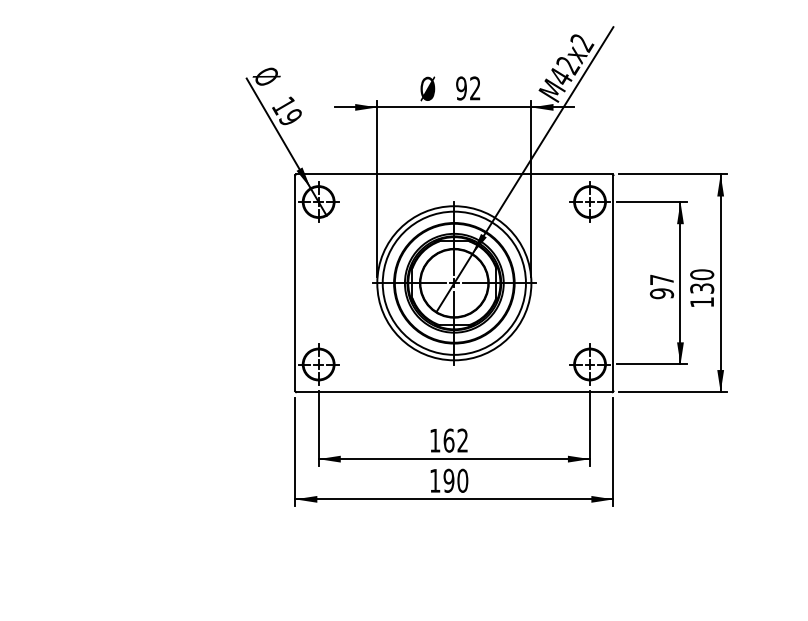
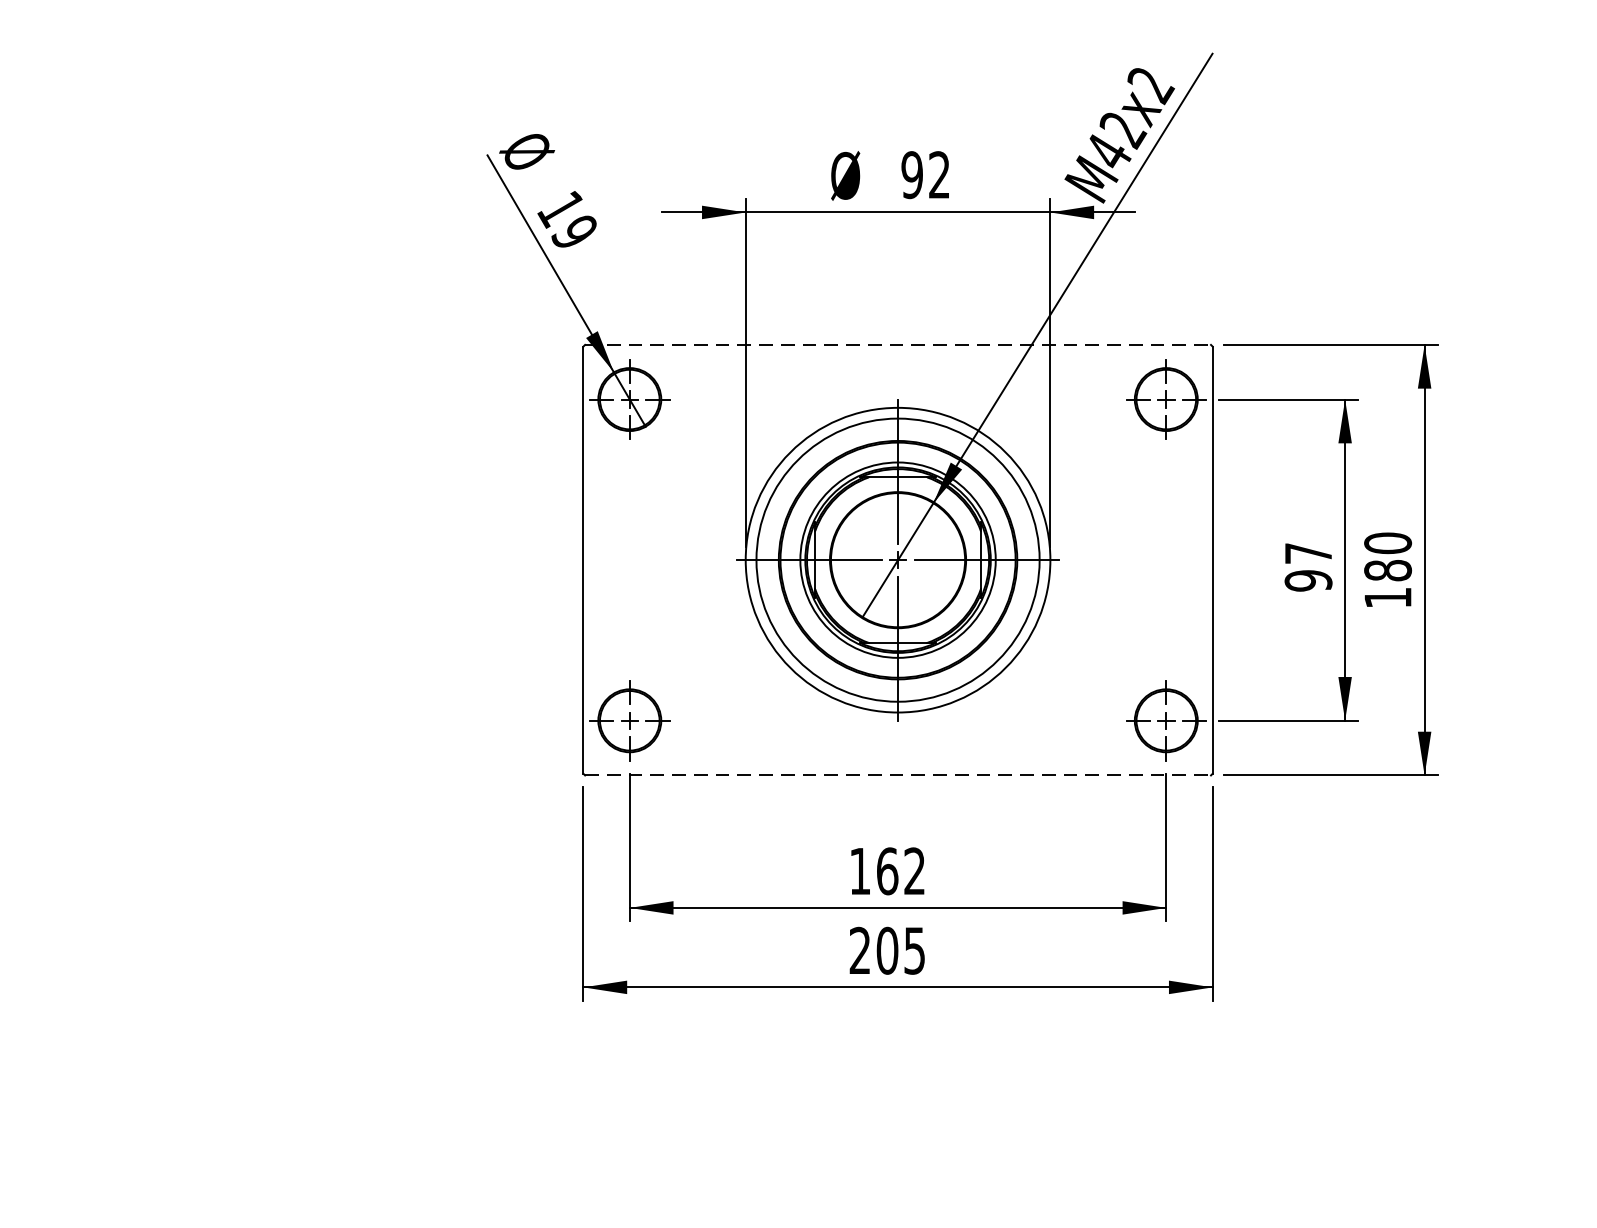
line: (454, 174) -> (898, 345), solid -> dashed
text: (702, 288) -> (1388, 570), 130 -> 180
line: (454, 392) -> (898, 776), solid -> dashed
text: (449, 480) -> (888, 950), 190 -> 205

